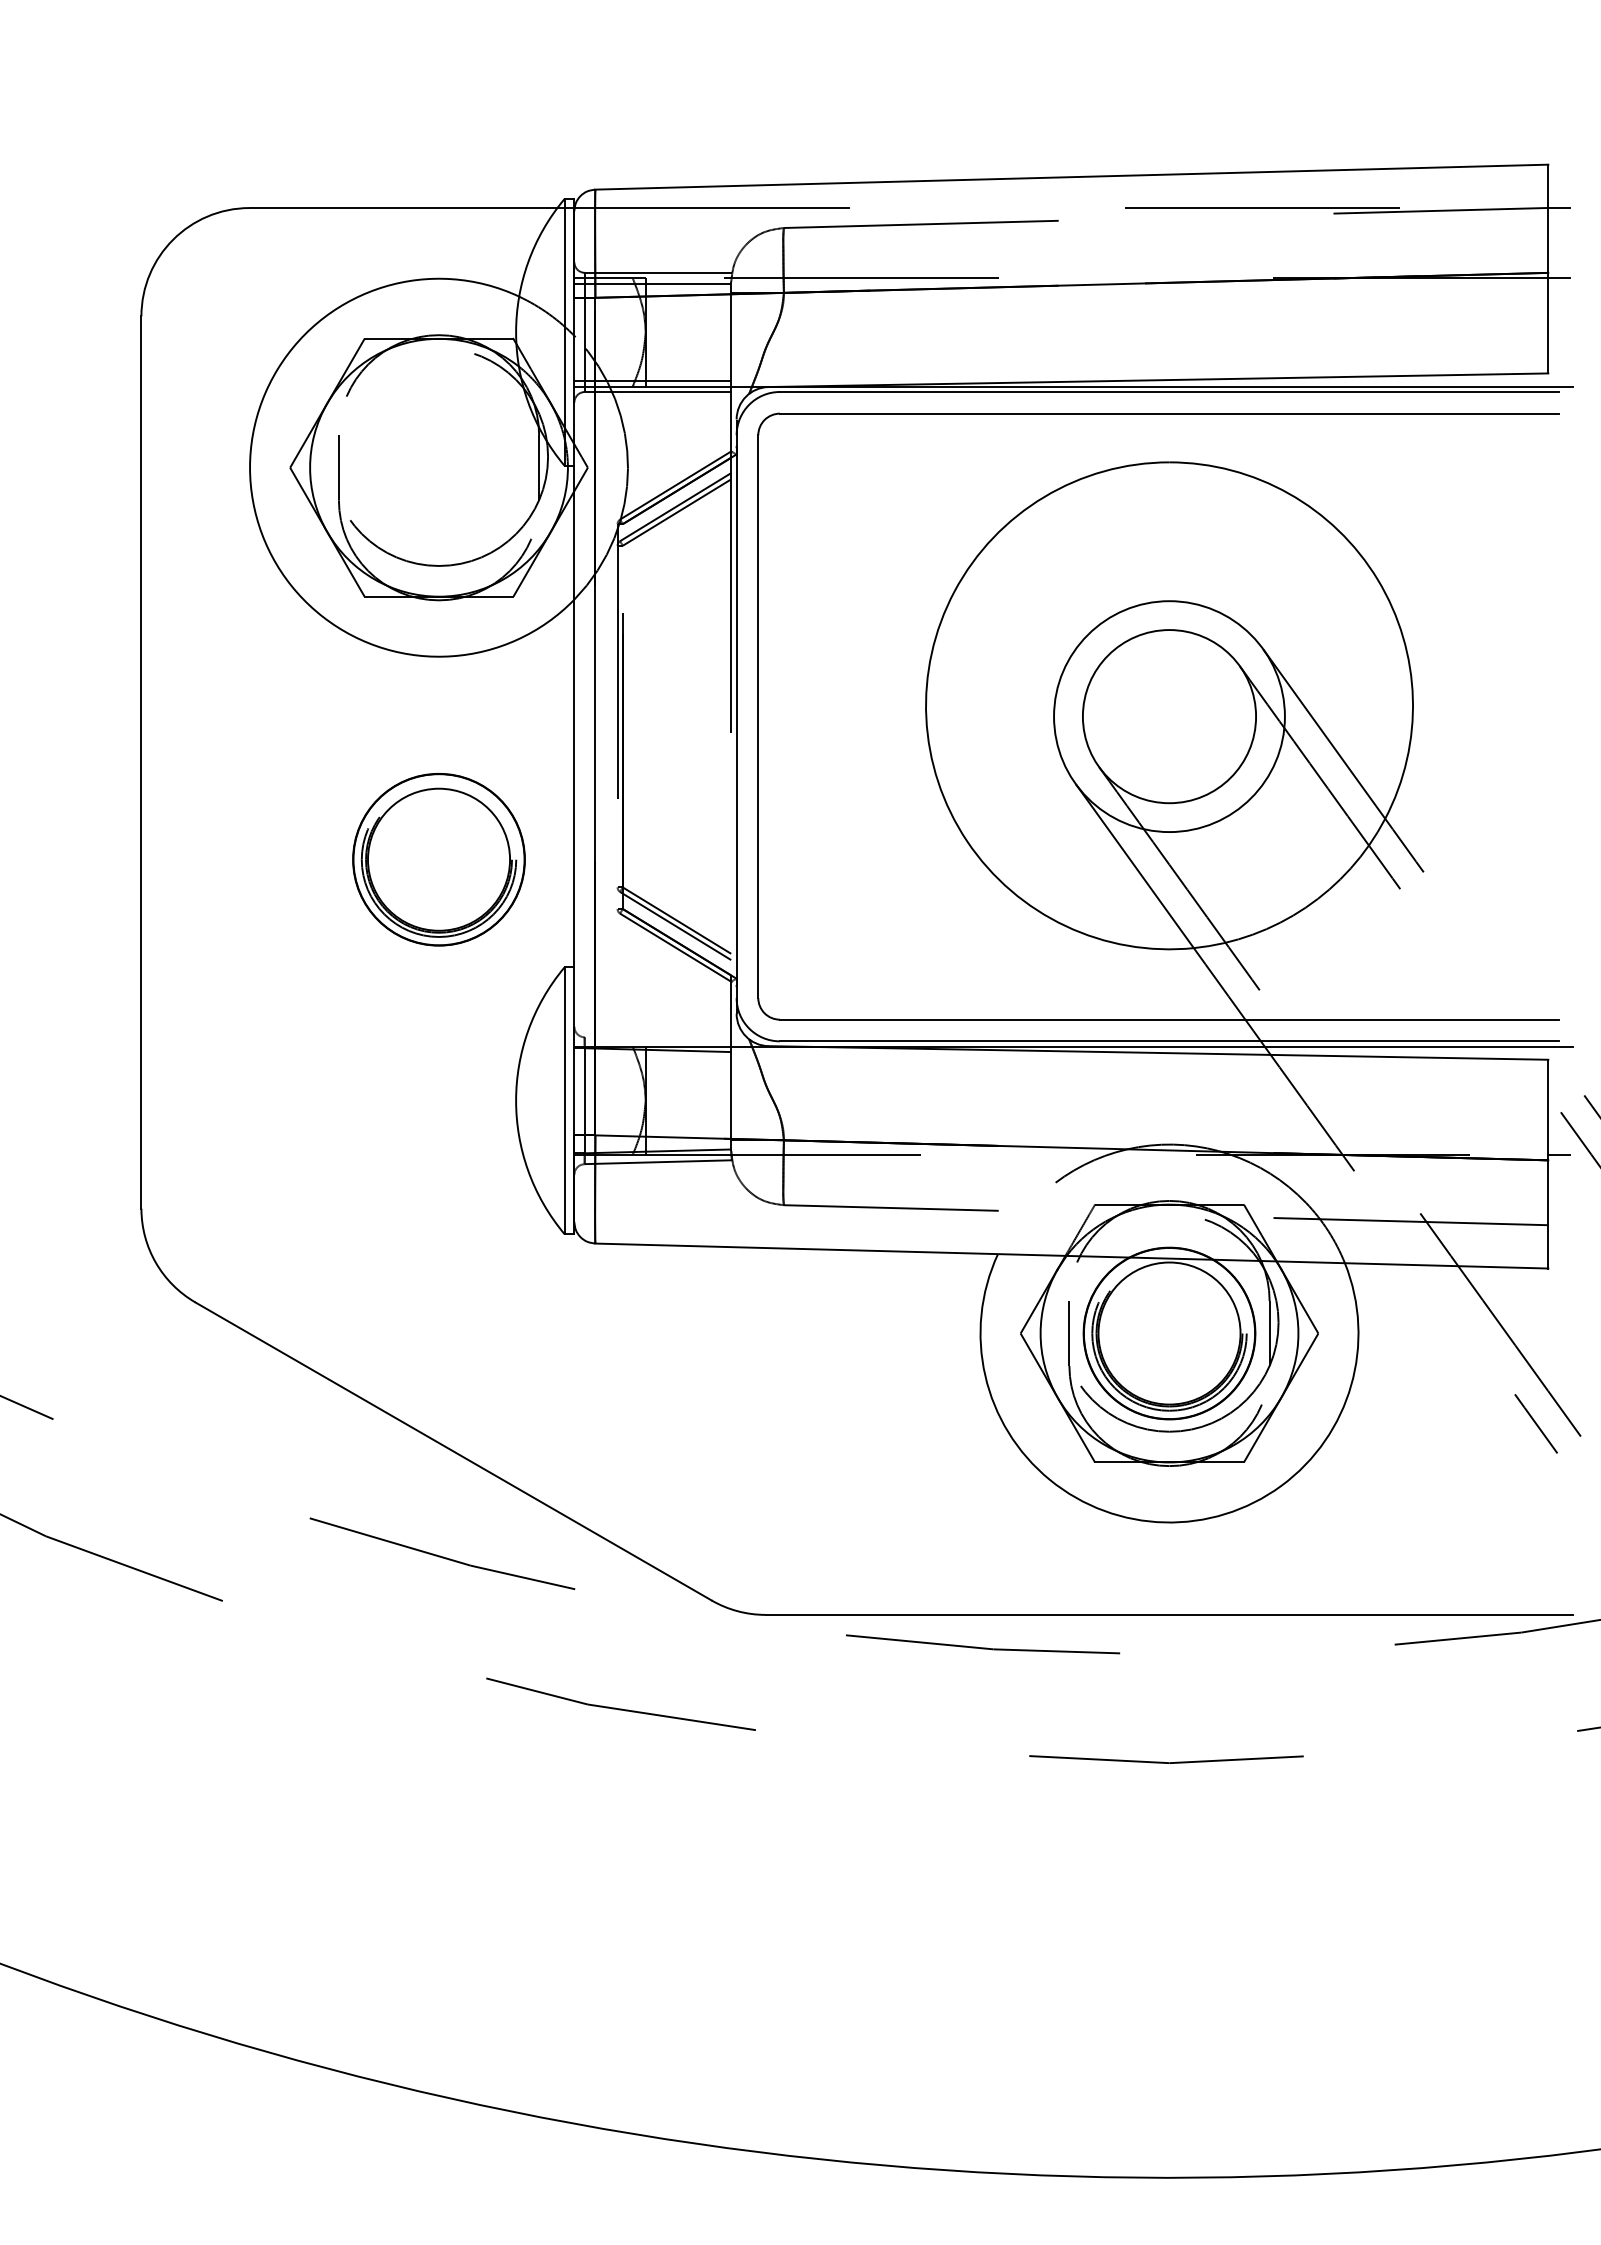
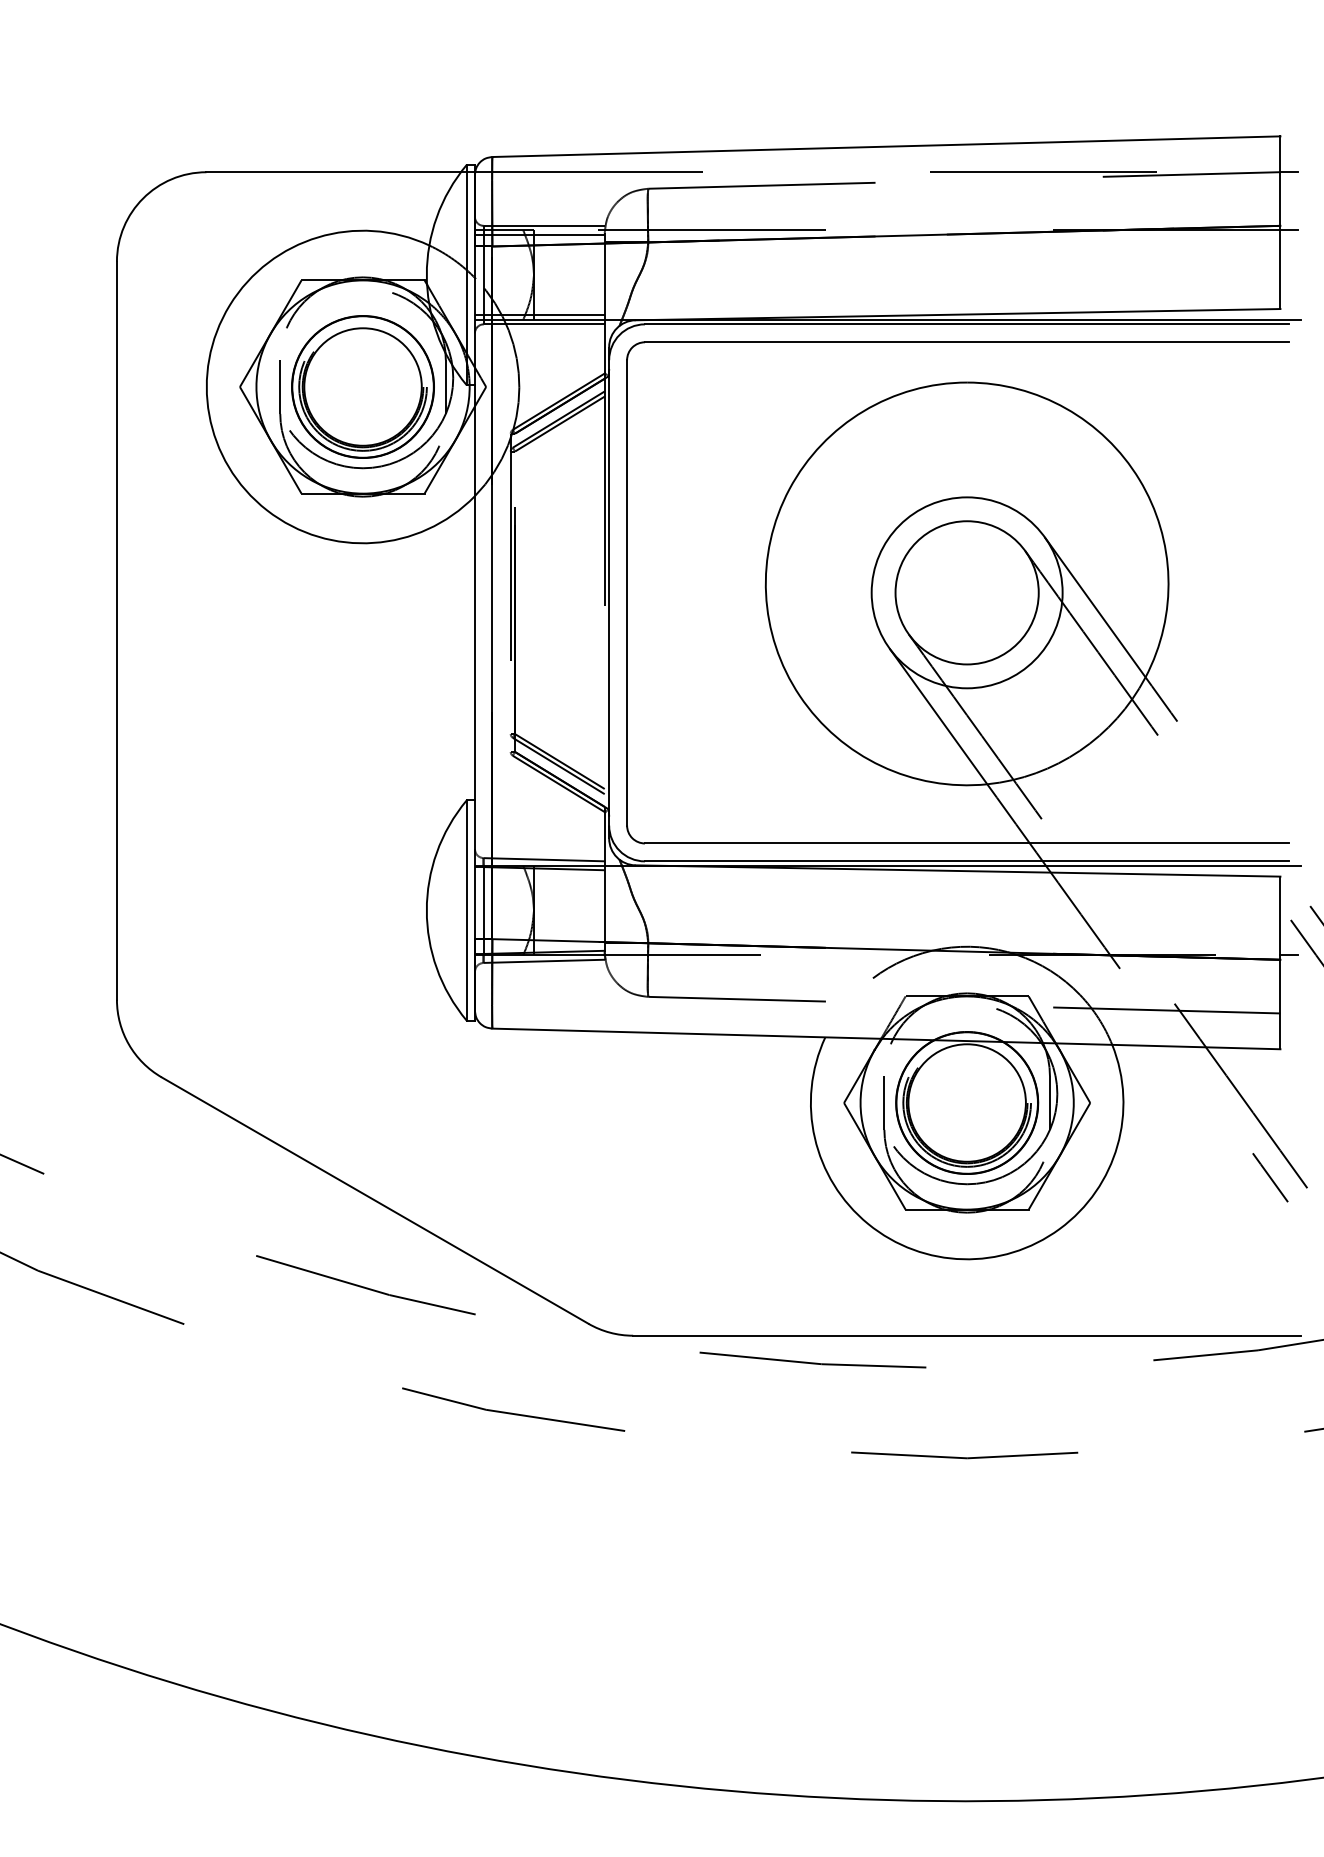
part: (438, 859) -> (362, 386), moved
line: (657, 1039) -> (543, 859), added

